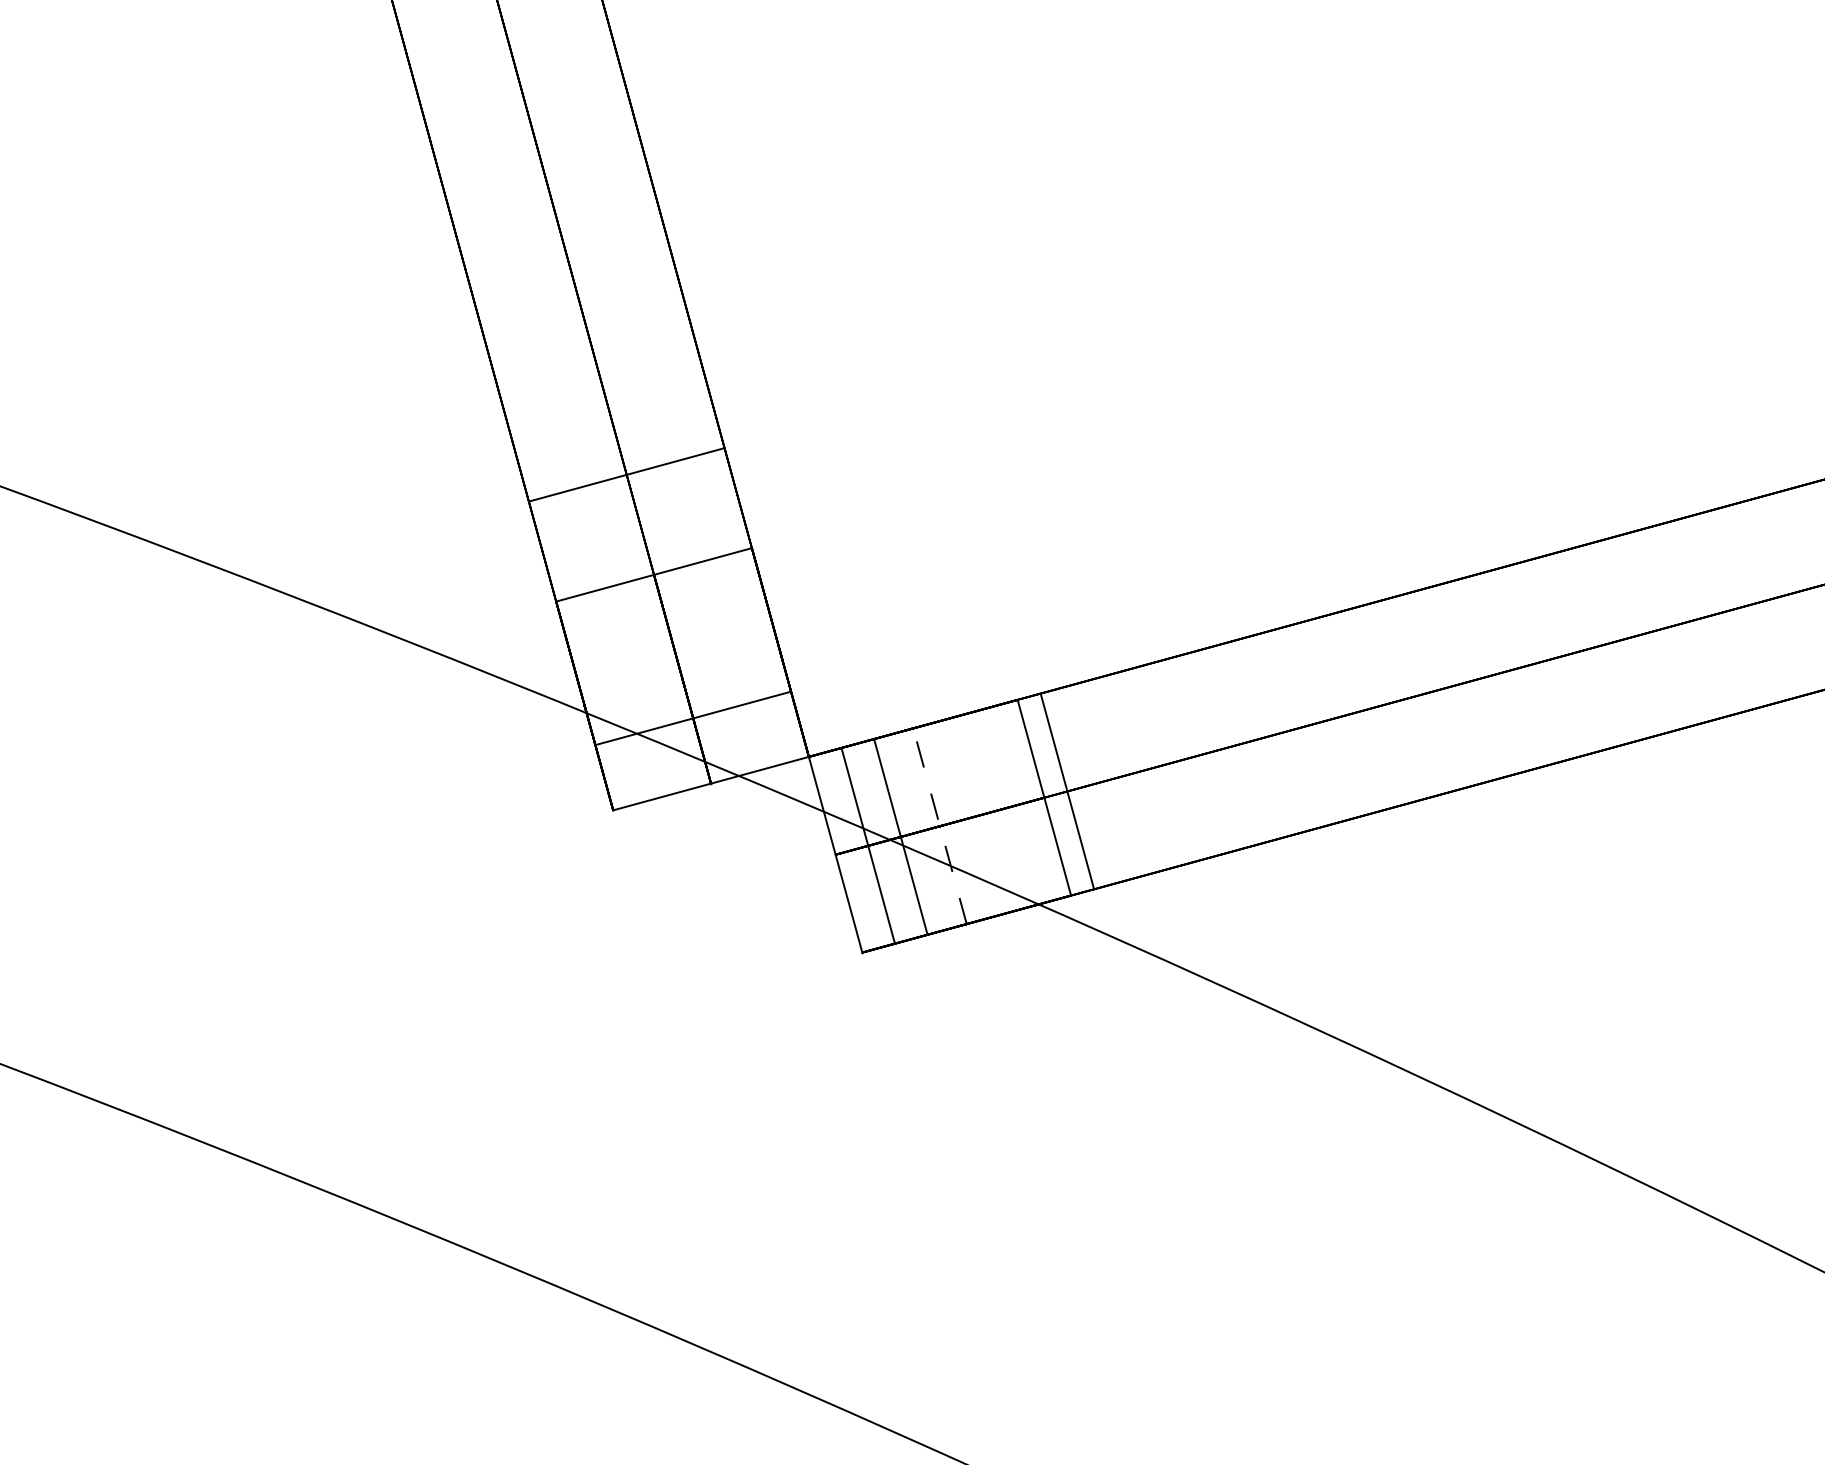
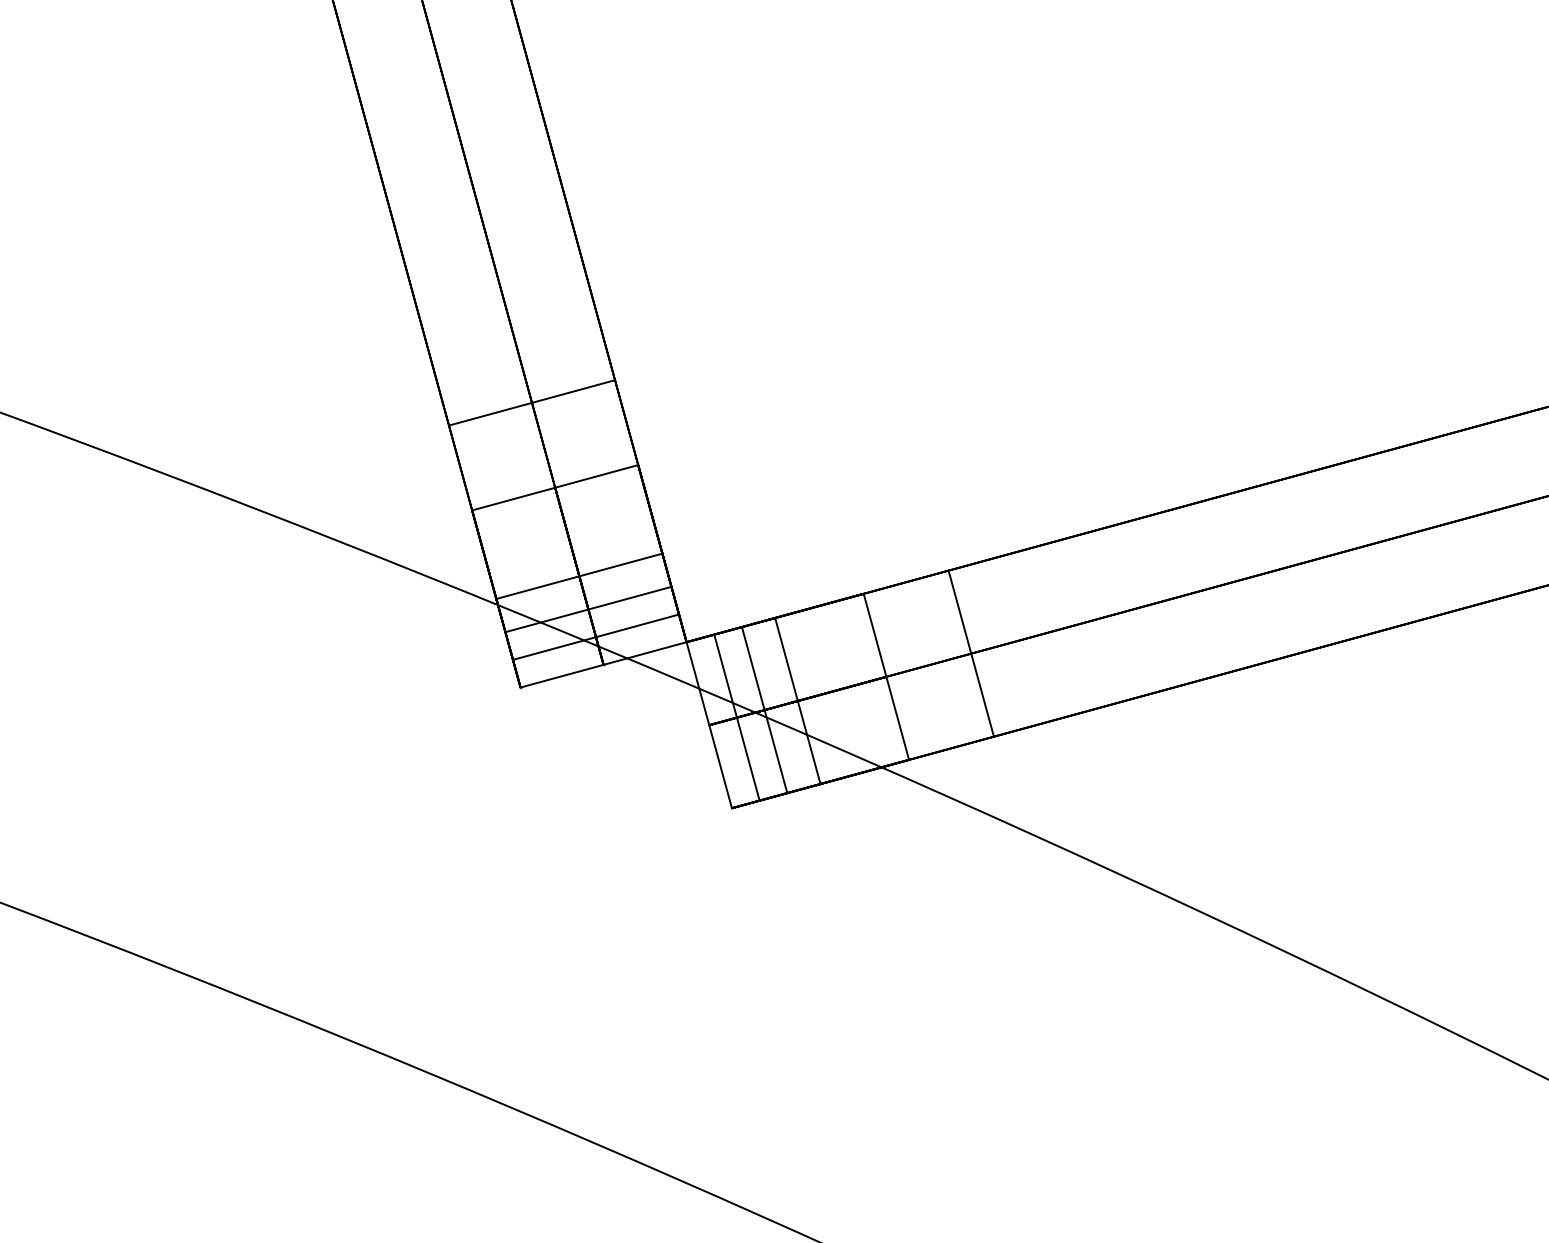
line: (682, 678) -> (579, 575), added
line: (701, 750) -> (595, 636), added
line: (1067, 791) -> (971, 653), moved
line: (939, 825) -> (797, 700), dashed -> solid

